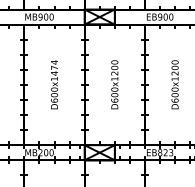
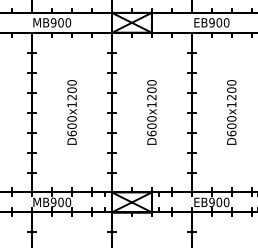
text: (54, 68) -> (71, 90), D600x1474 -> D600x1200
text: (40, 152) -> (53, 202), MB200 -> MB900
text: (165, 152) -> (219, 202), EB823 -> EB900

